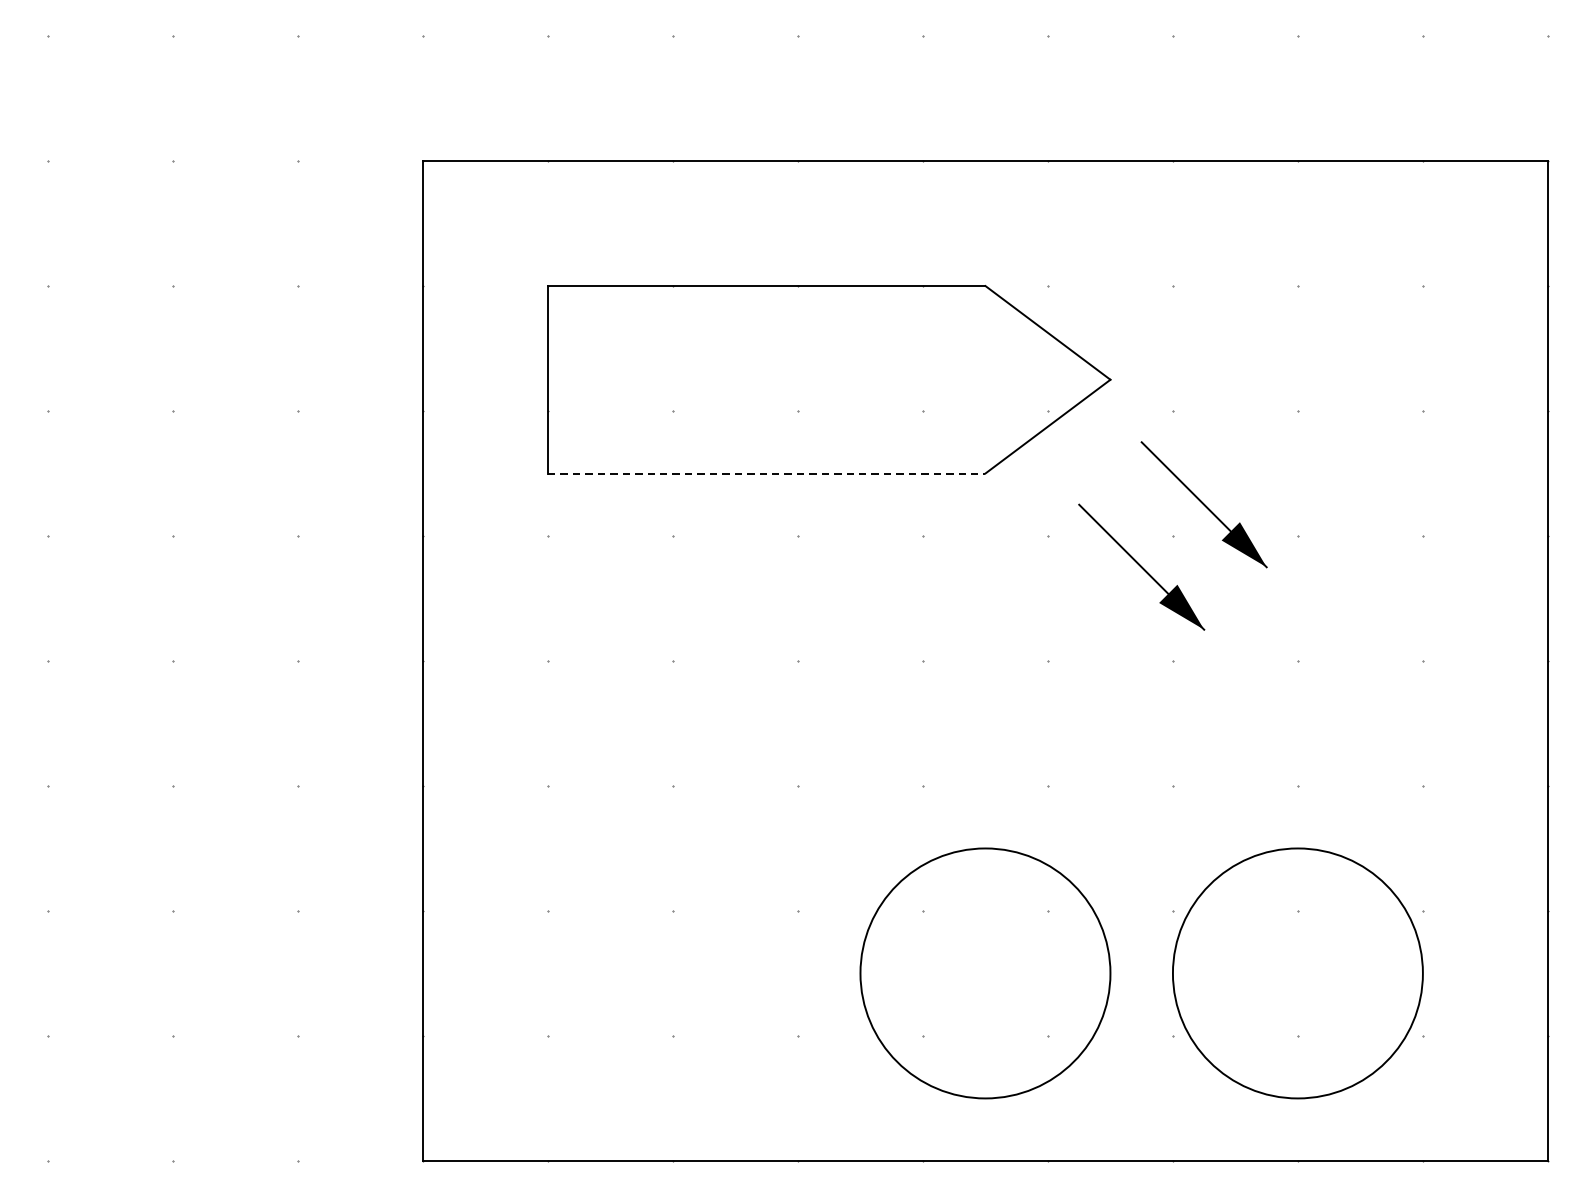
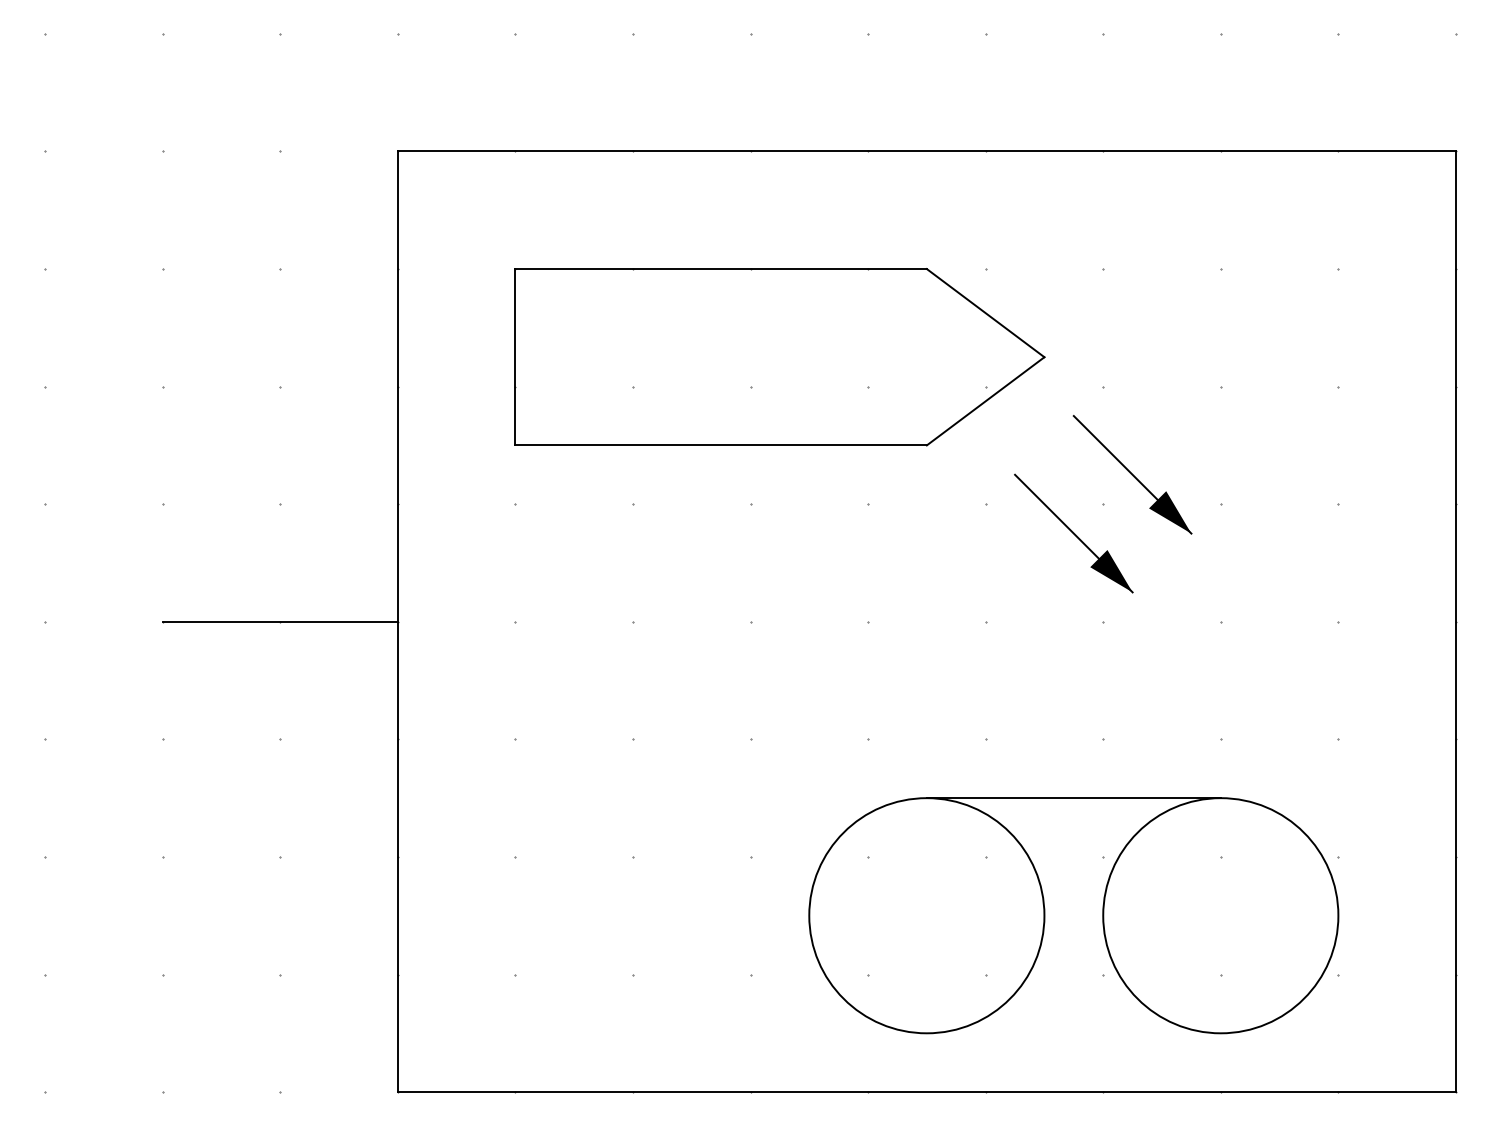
line: (767, 473) -> (721, 445), dashed -> solid
line: (297, 660) -> (279, 621), added
line: (1141, 848) -> (1073, 798), added

